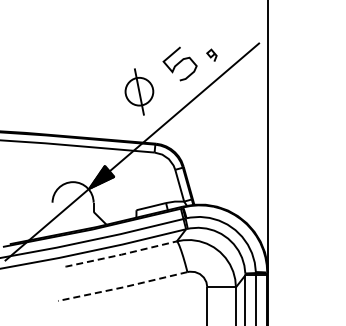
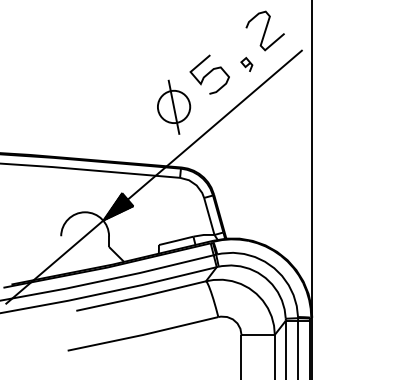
curve: (227, 26) -> (264, 31), added
part: (139, 91) -> (174, 106), moved
line: (121, 254) -> (141, 296), dashed -> solid
line: (123, 287) -> (143, 335), dashed -> solid

